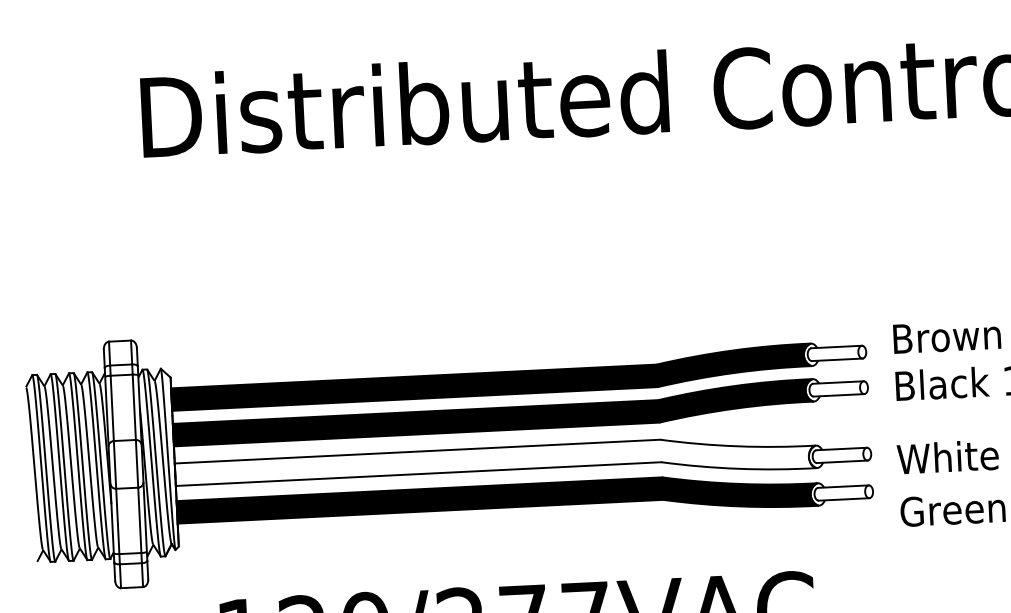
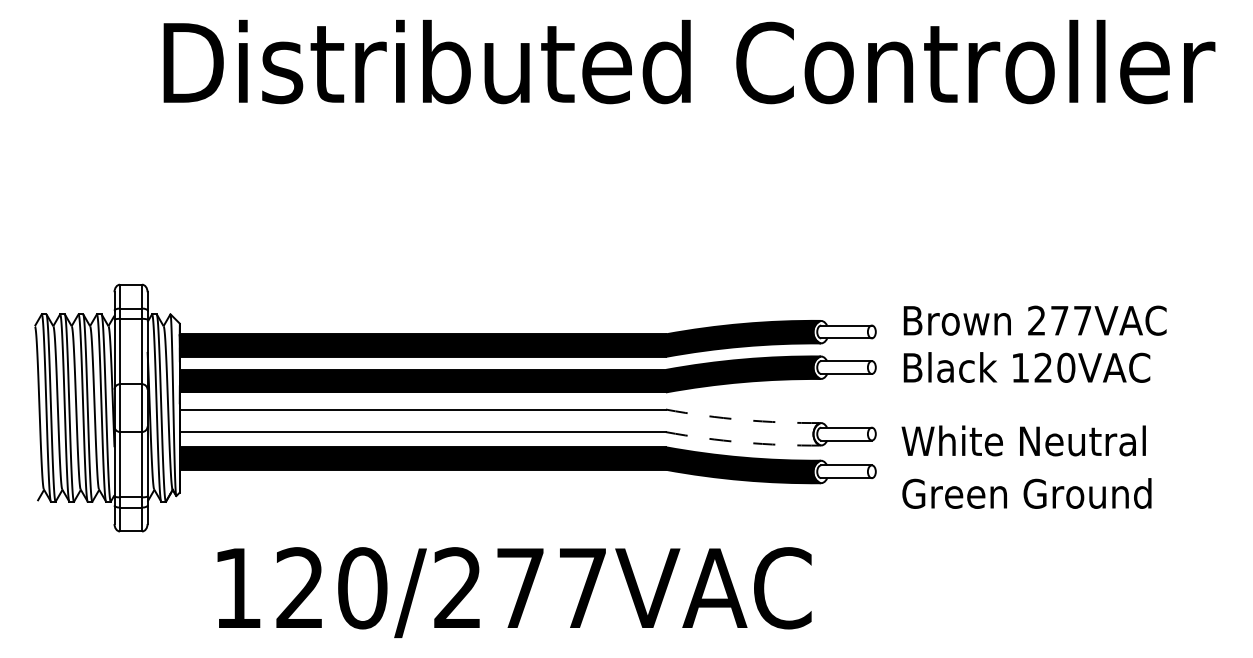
arc: (738, 445) -> (743, 419), solid -> dashed
arc: (739, 468) -> (743, 442), solid -> dashed

